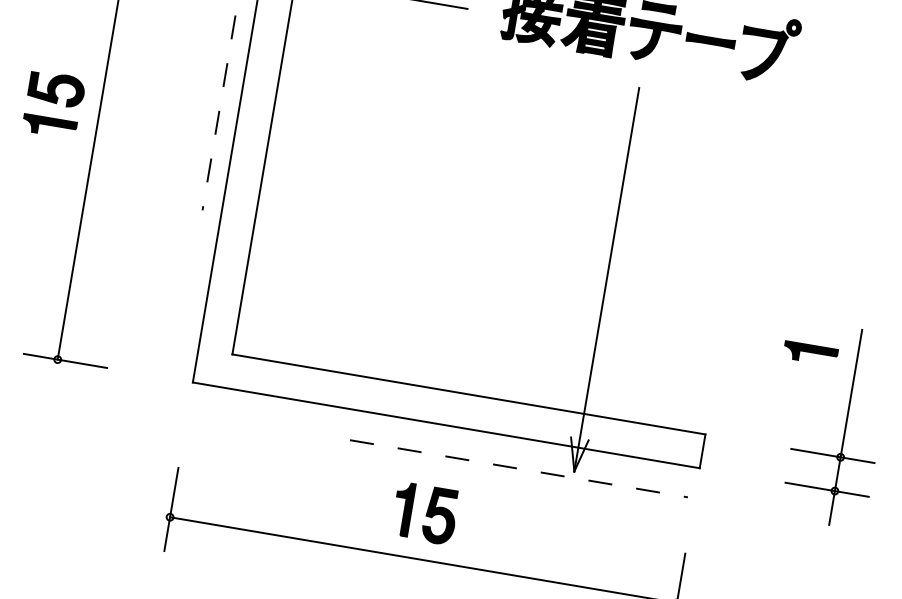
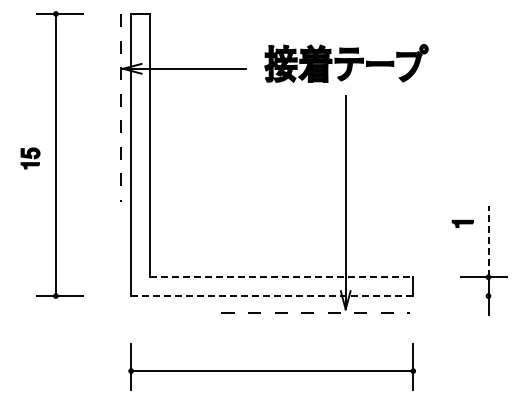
part: (53, 104) -> (30, 158), size x0.6
part: (810, 352) -> (462, 223), size x0.7
line: (851, 393) -> (488, 241), solid -> dashed
line: (468, 394) -> (281, 277), solid -> dashed
line: (446, 426) -> (272, 296), solid -> dashed
line: (827, 490) -> (484, 296), removed
part: (424, 513) -> (268, 345), removed

